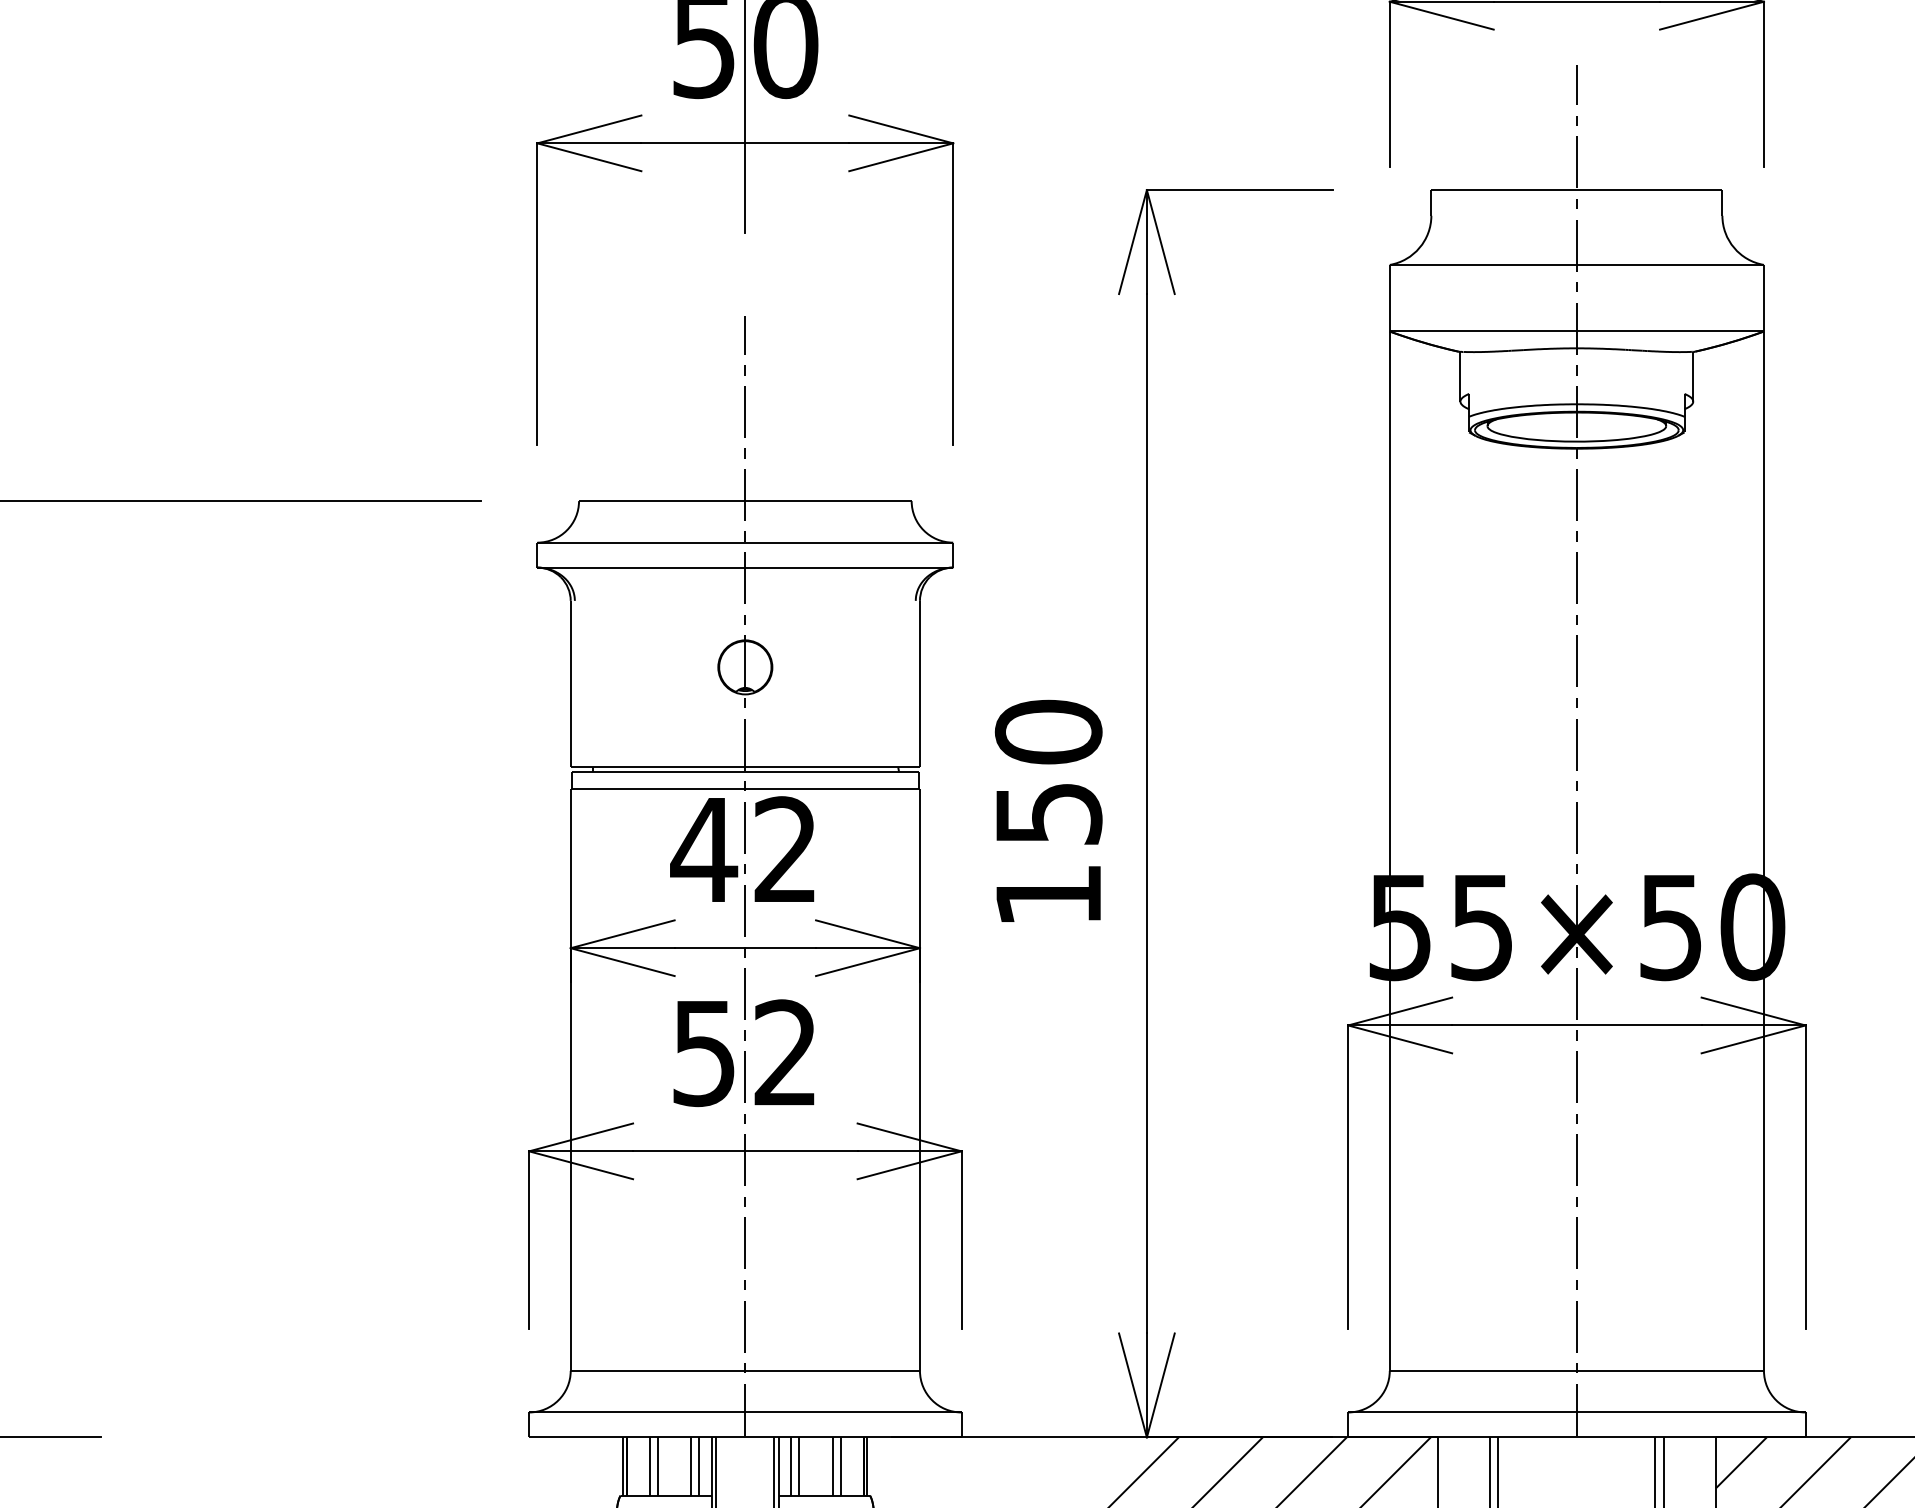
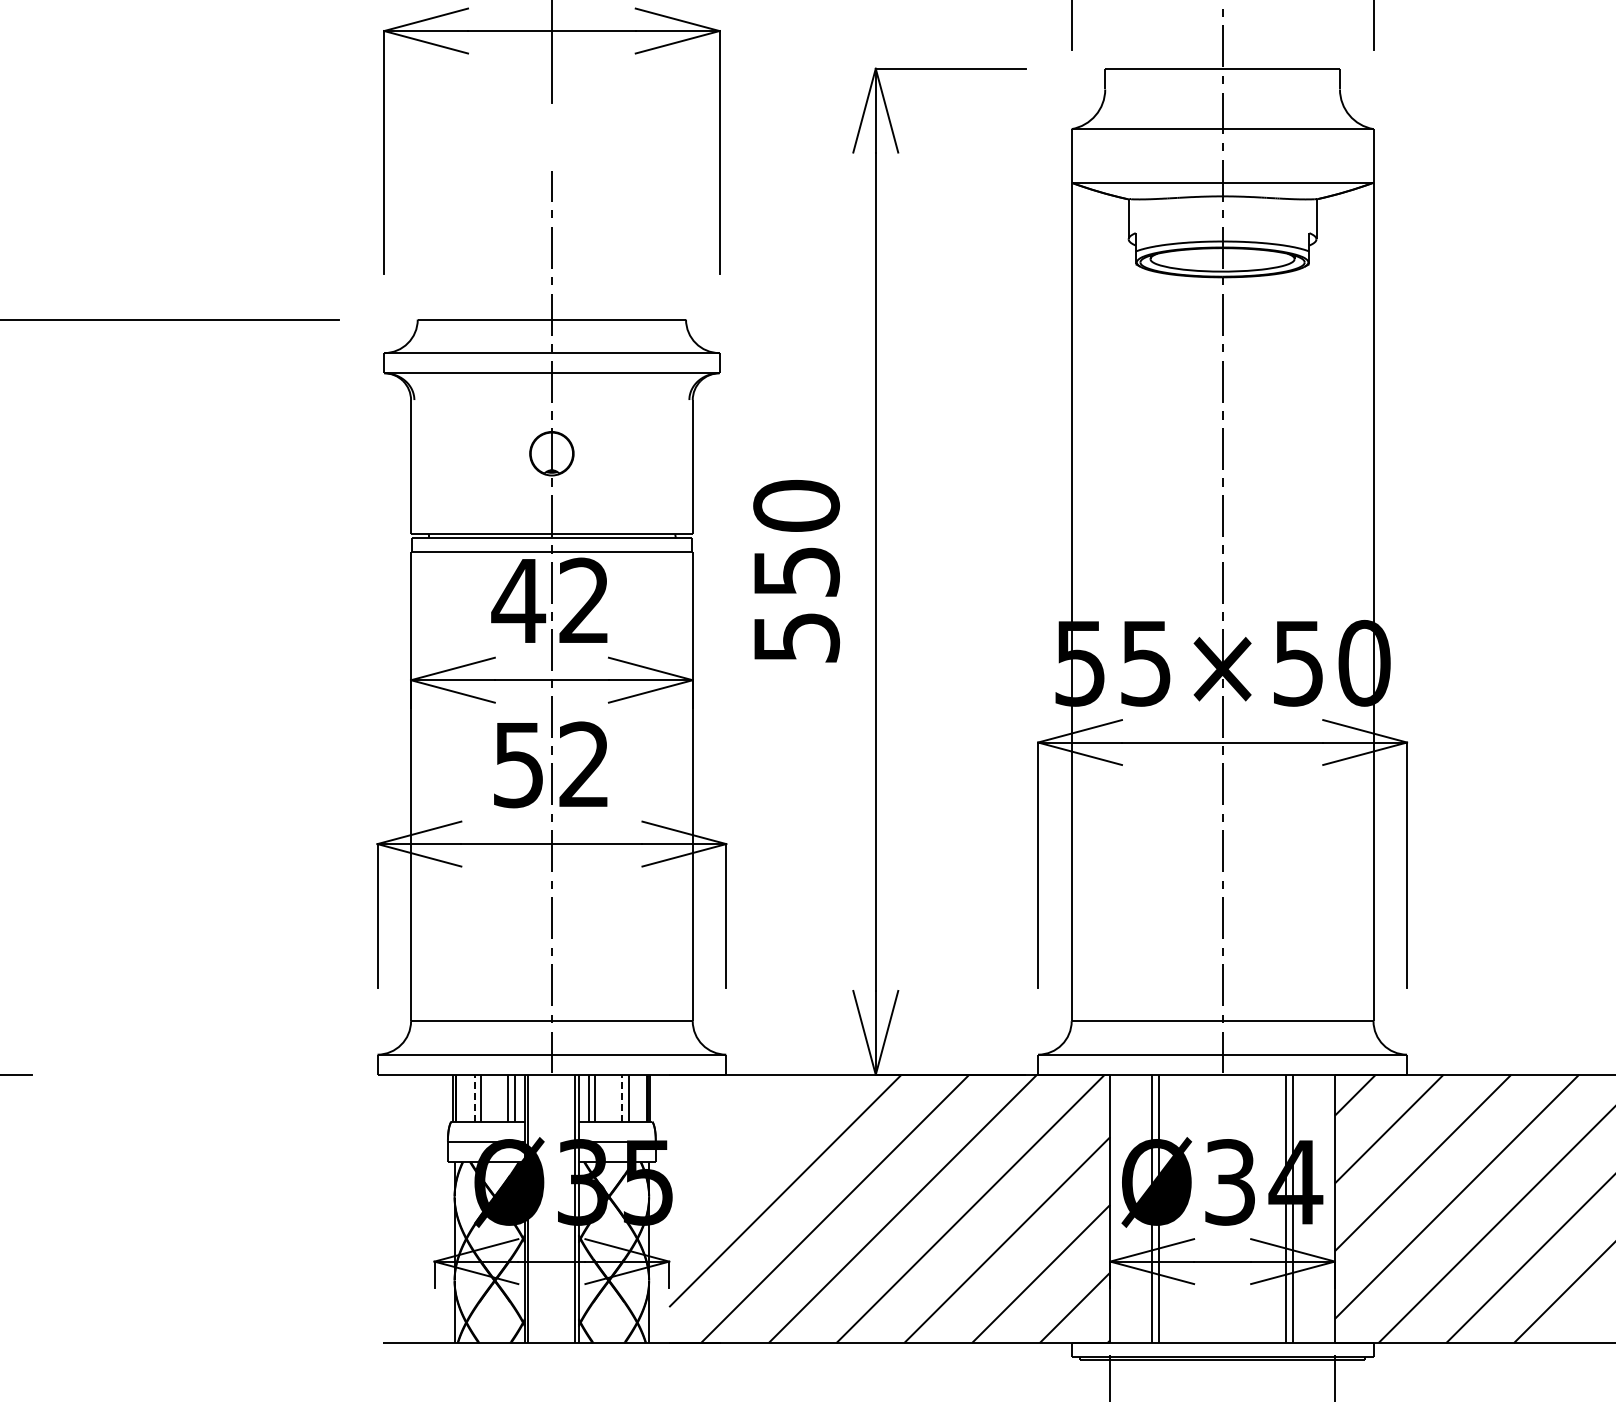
text: (1049, 895) -> (797, 637), 150 -> 550
line: (650, 1465) -> (475, 1097), solid -> dashed
line: (832, 1465) -> (622, 1097), solid -> dashed

